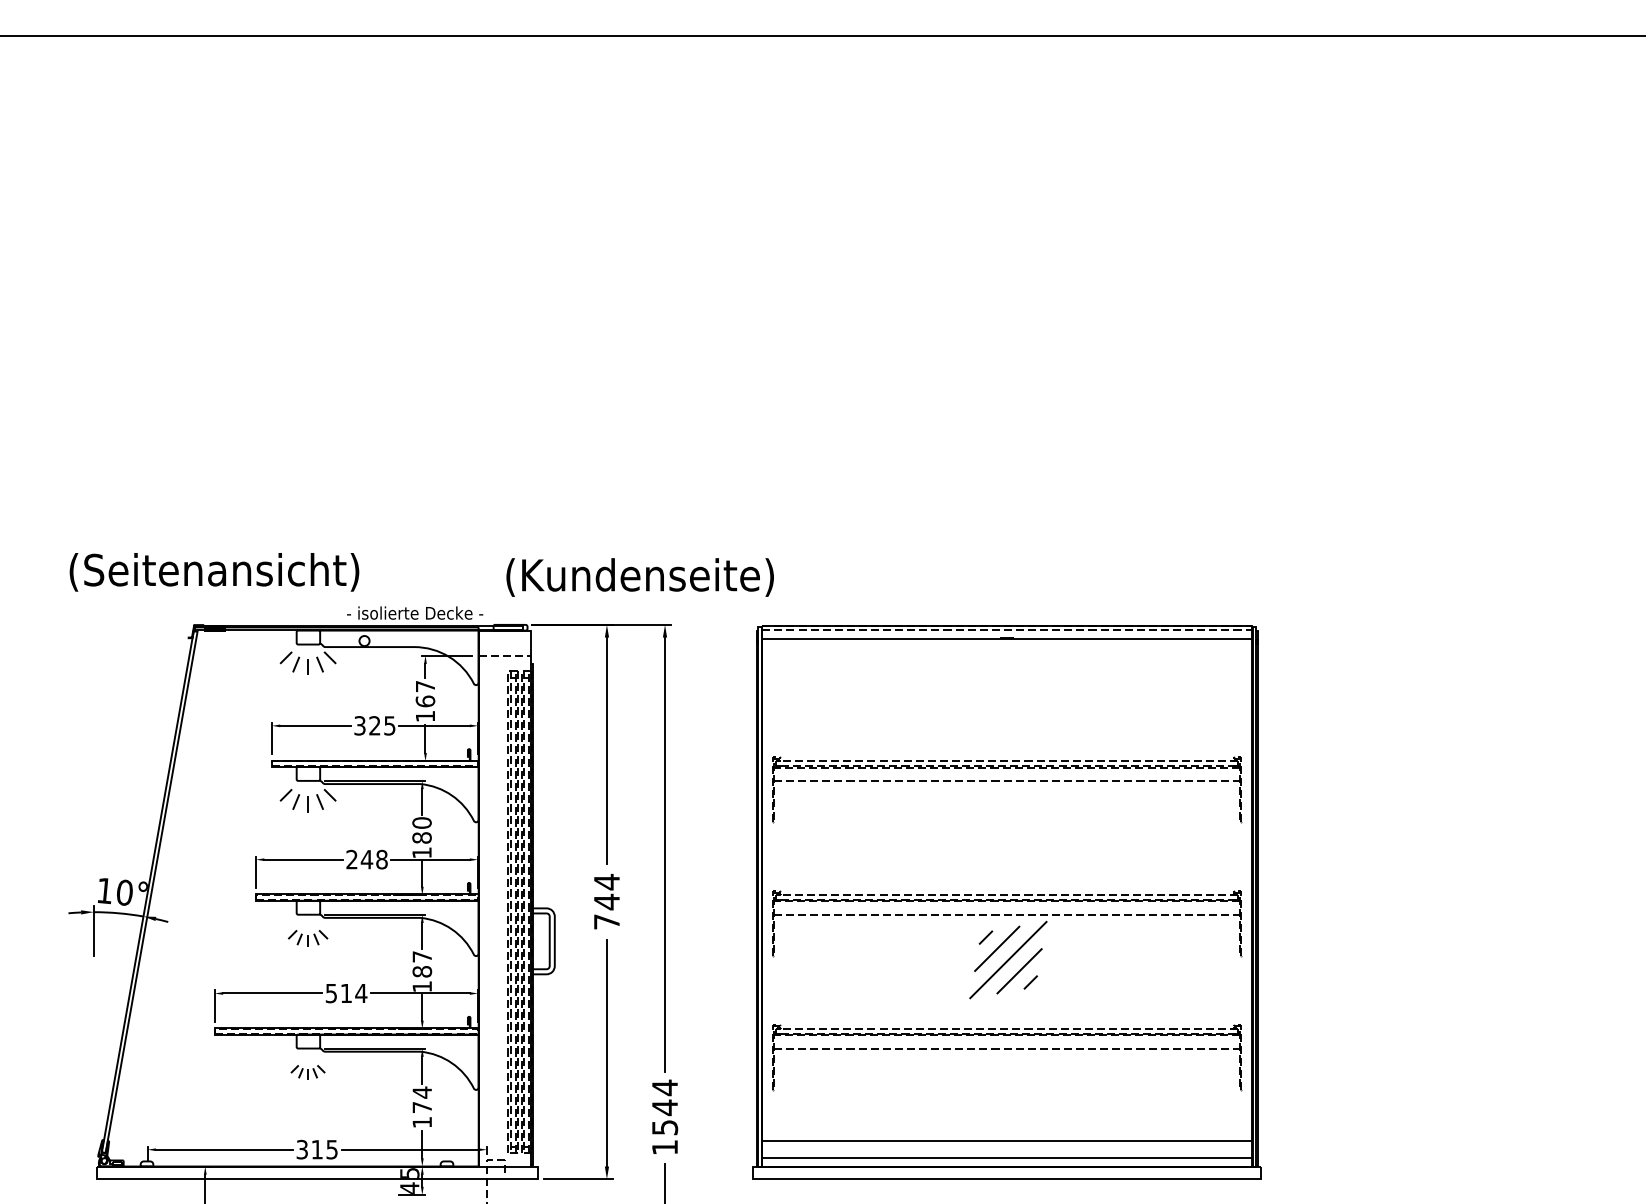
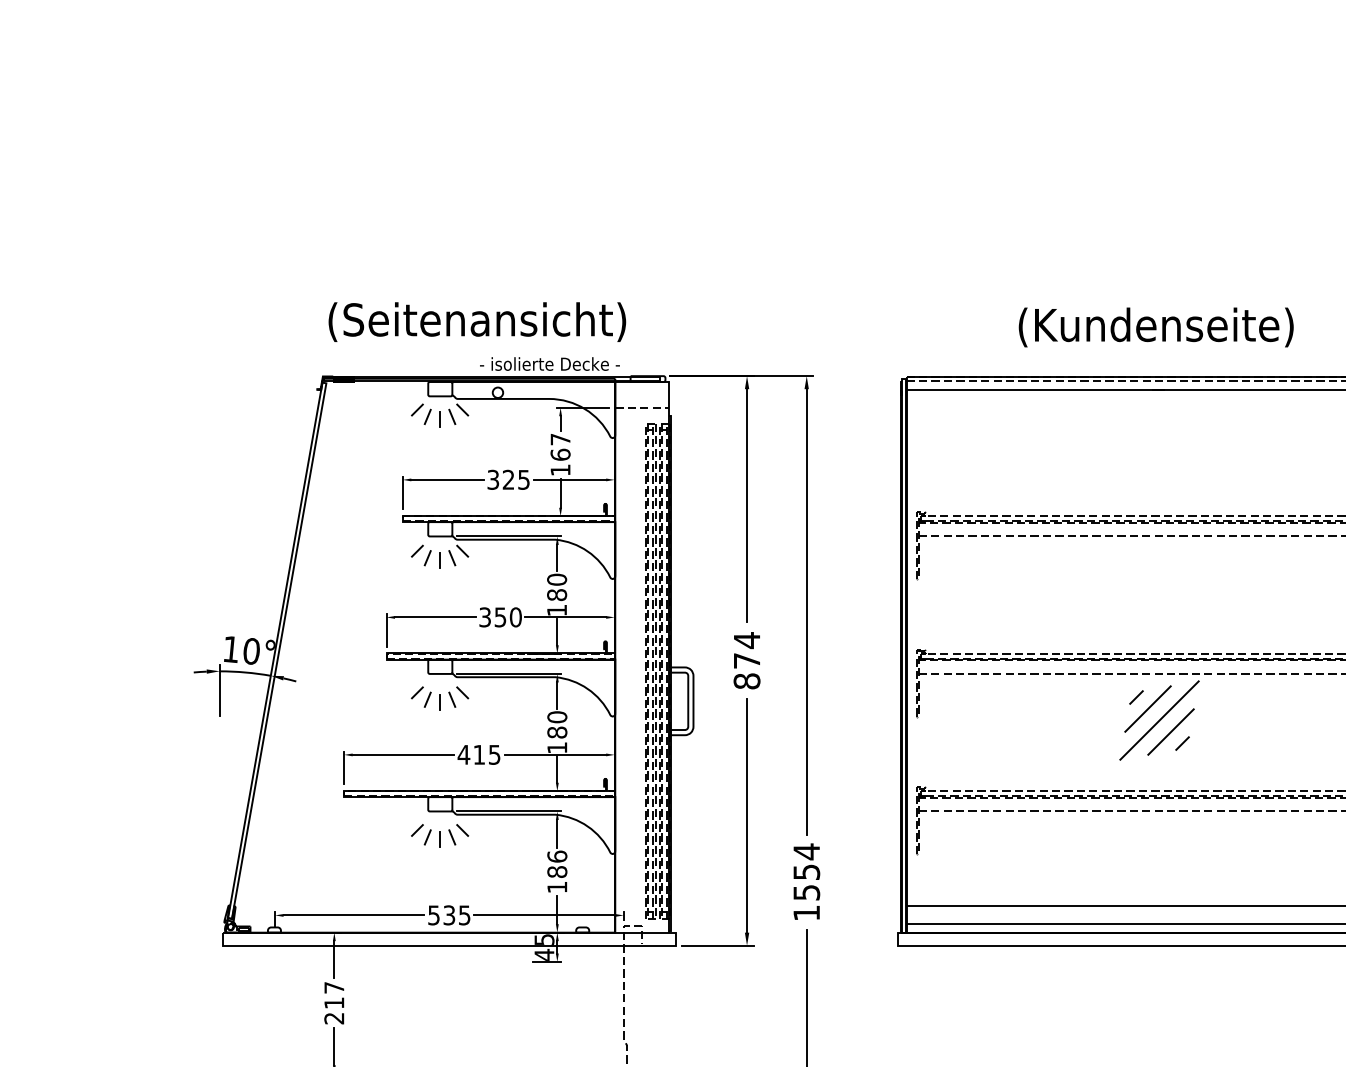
text: (214, 572) -> (477, 322), moved
text: (639, 577) -> (1155, 327), moved
text: (366, 859) -> (499, 617), 248 -> 350
text: (606, 911) -> (746, 670), 744 -> 874
part: (307, 938) -> (439, 698), size x1.43
text: (422, 956) -> (557, 716), 187 -> 180
text: (346, 993) -> (479, 754), 514 -> 415
part: (307, 1072) -> (439, 836), size x1.67
text: (422, 1099) -> (557, 863), 174 -> 186
text: (665, 1107) -> (807, 872), 1544 -> 1554
text: (309, 1149) -> (441, 915), 315 -> 535

